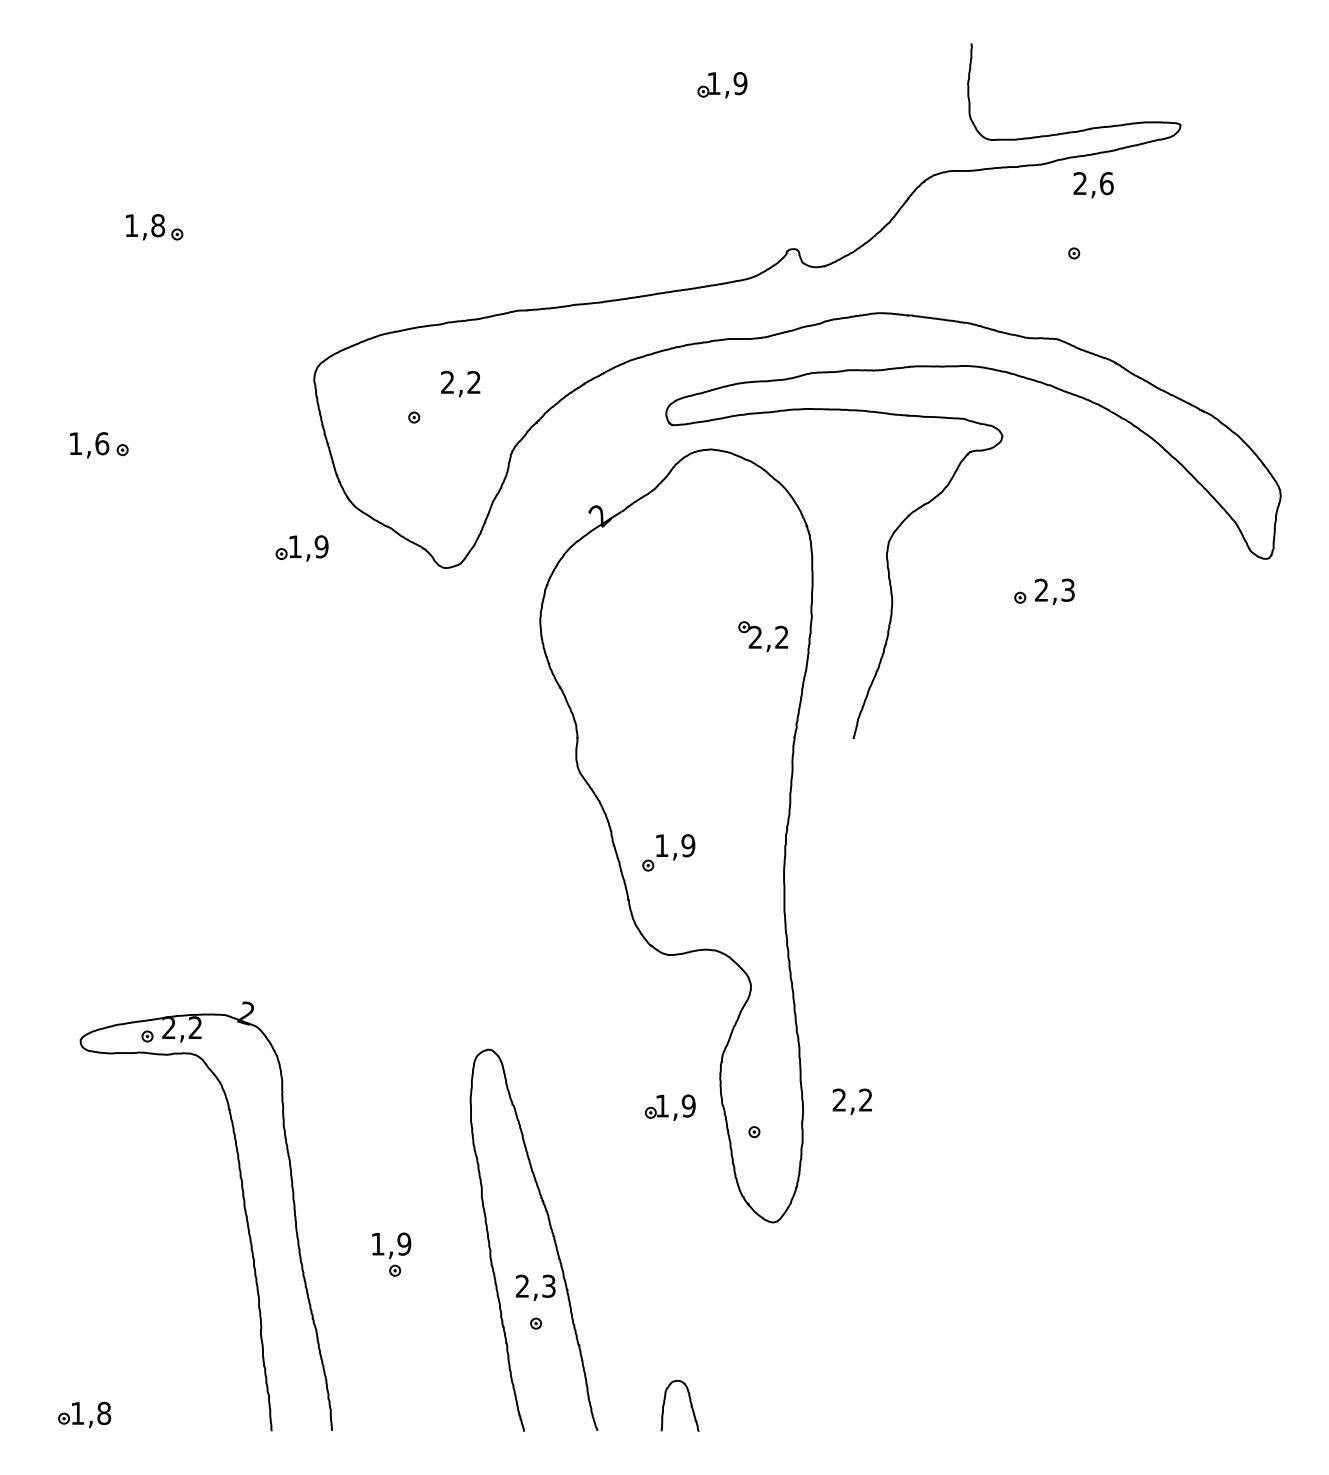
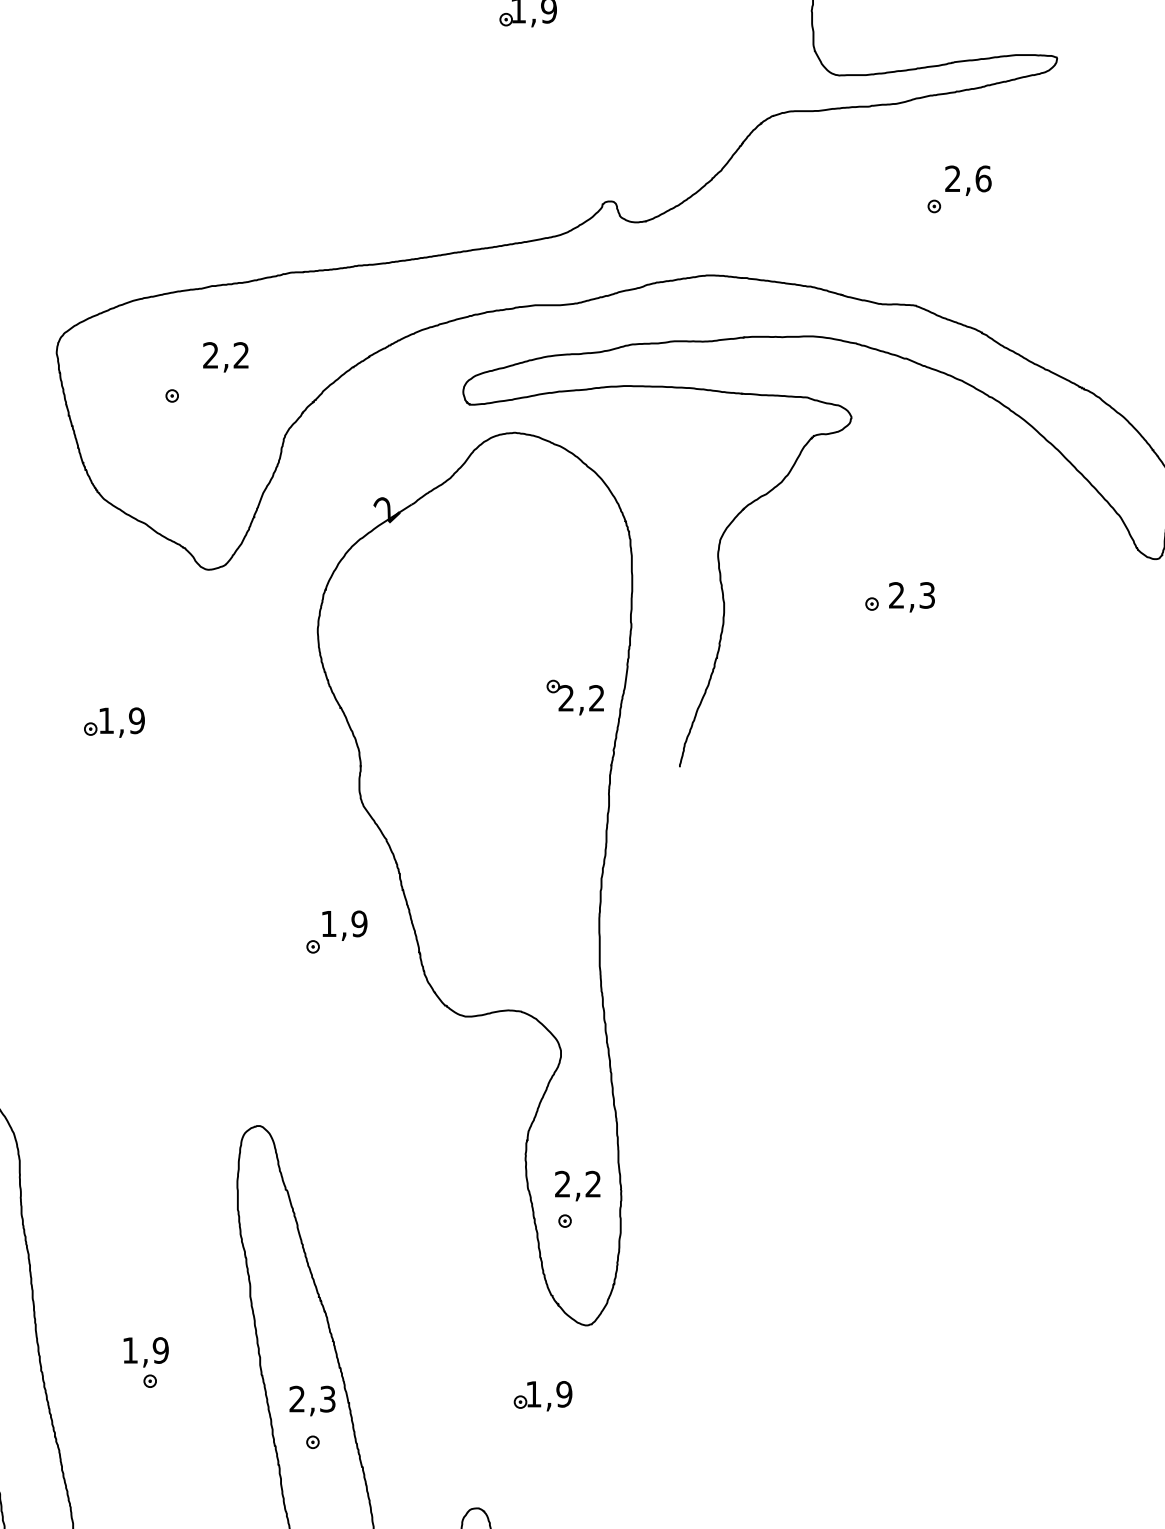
text: (1093, 185) -> (968, 181), moved
part: (301, 548) -> (113, 722), moved
part: (762, 636) -> (574, 697), moved
part: (668, 852) -> (336, 931), moved
text: (851, 1101) -> (576, 1185), moved
part: (669, 1107) -> (542, 1395), moved

